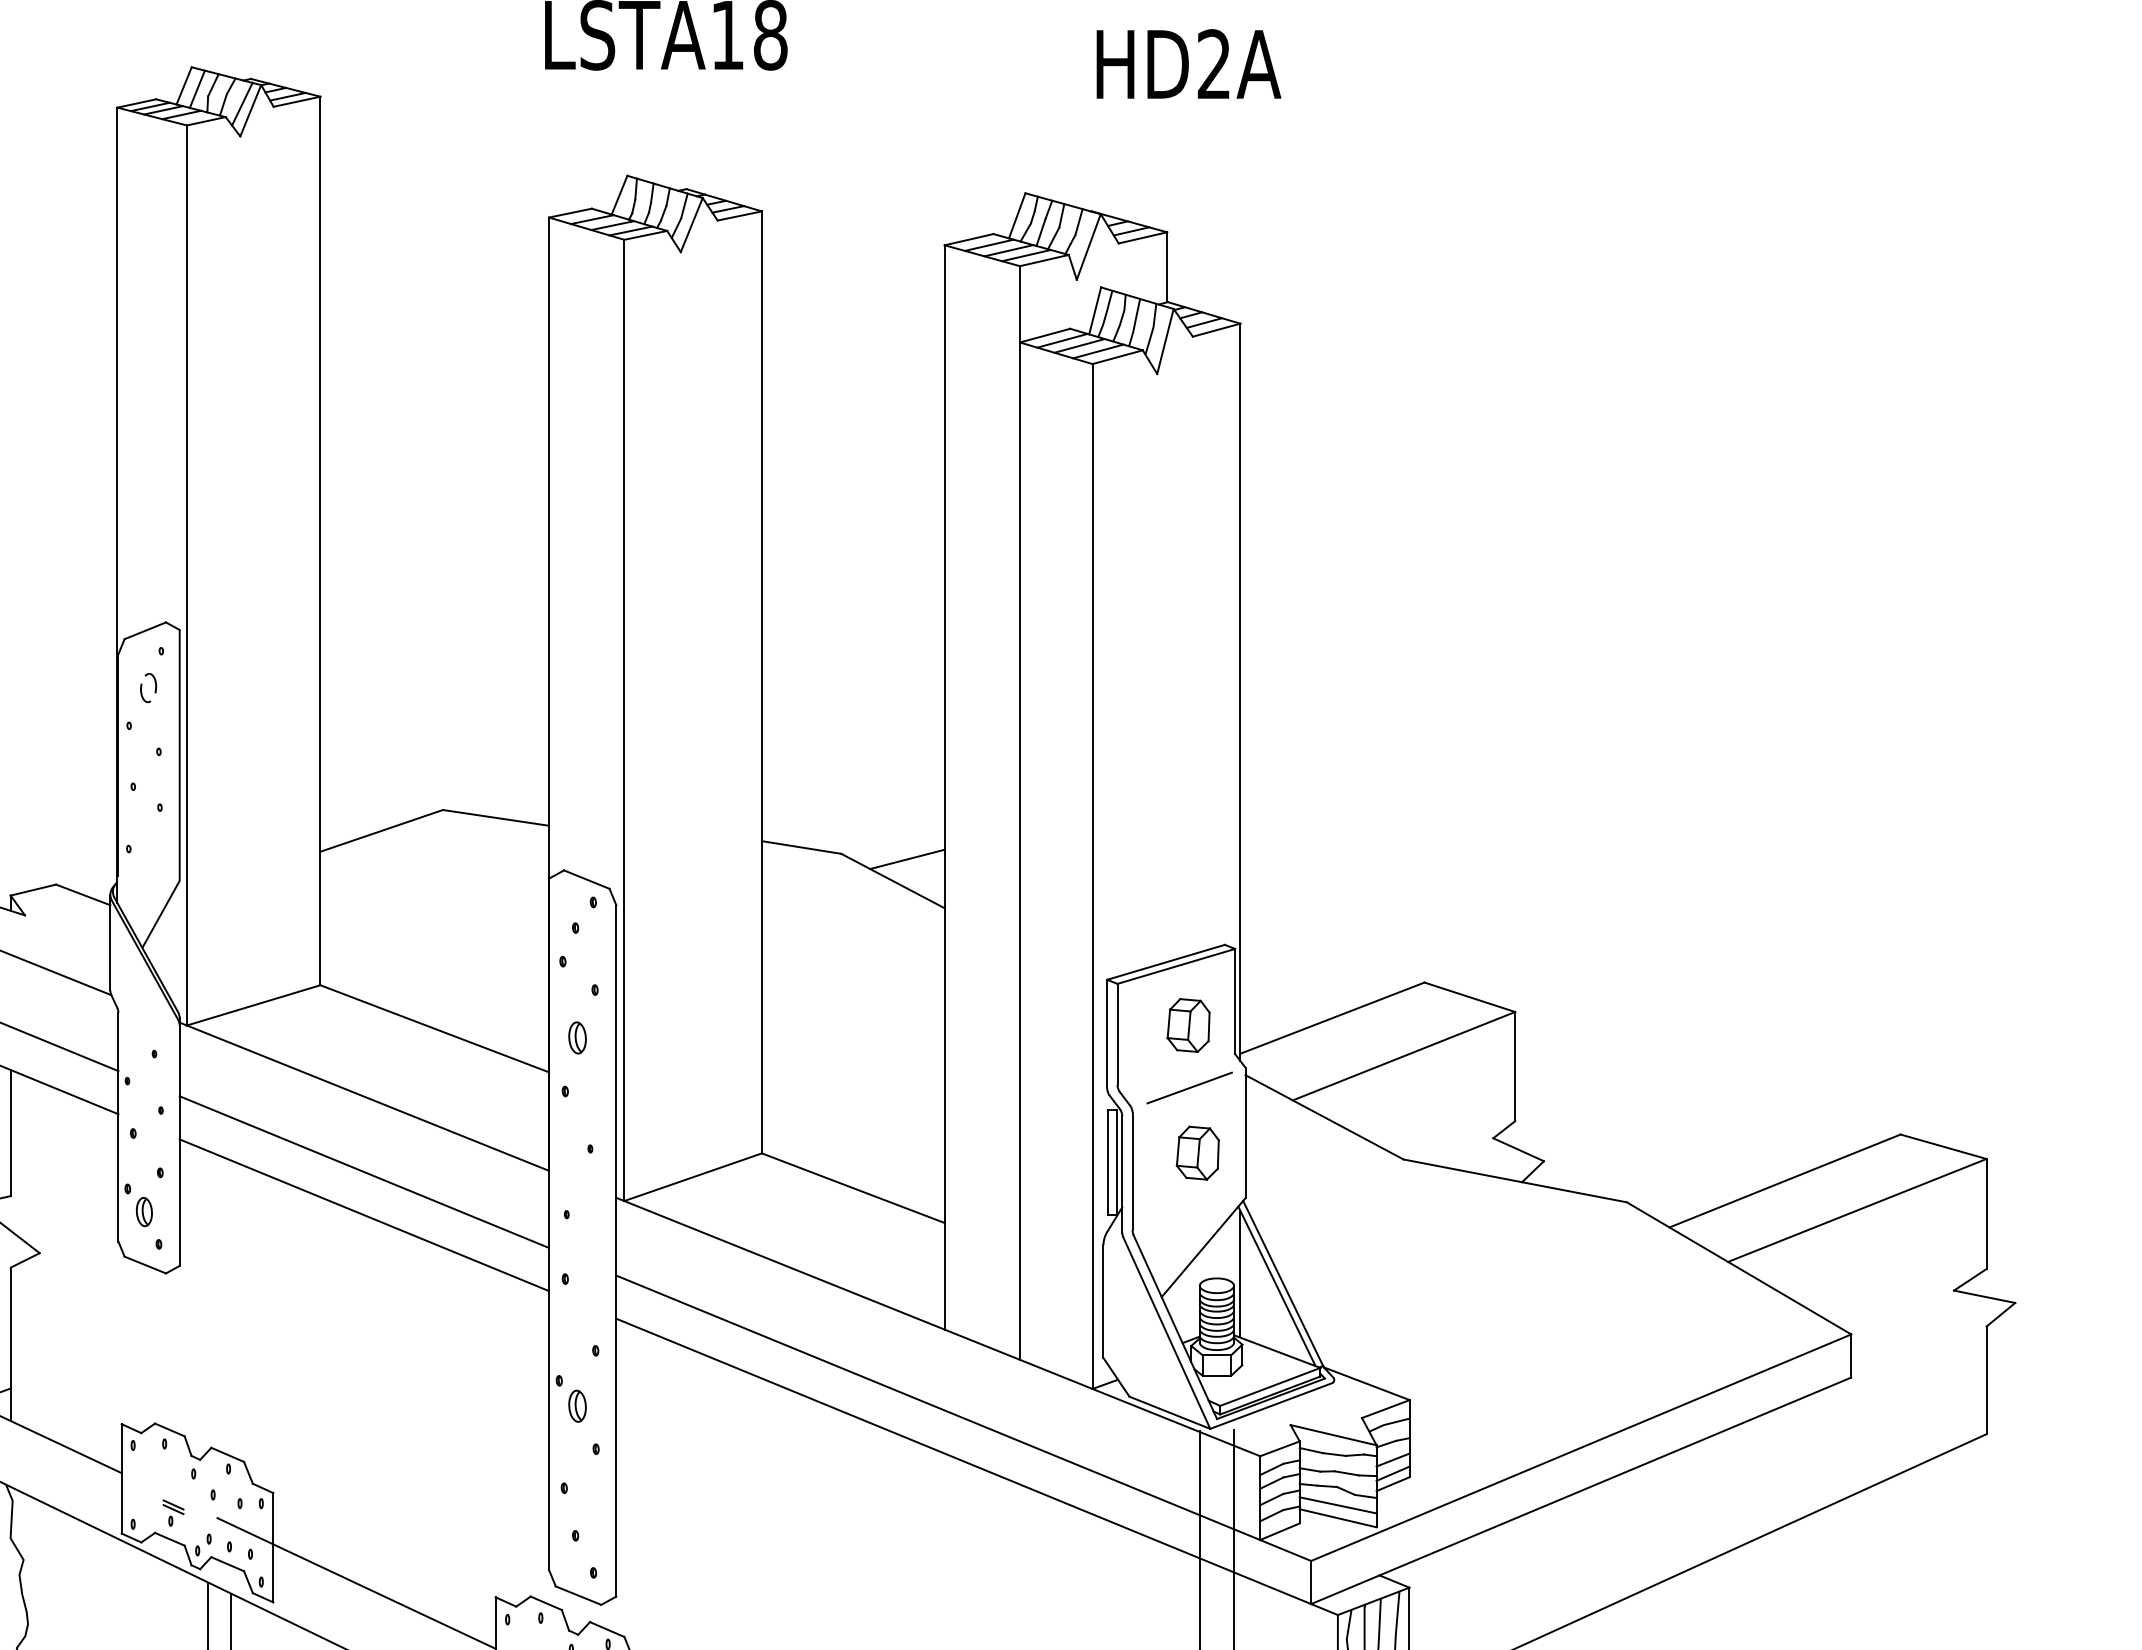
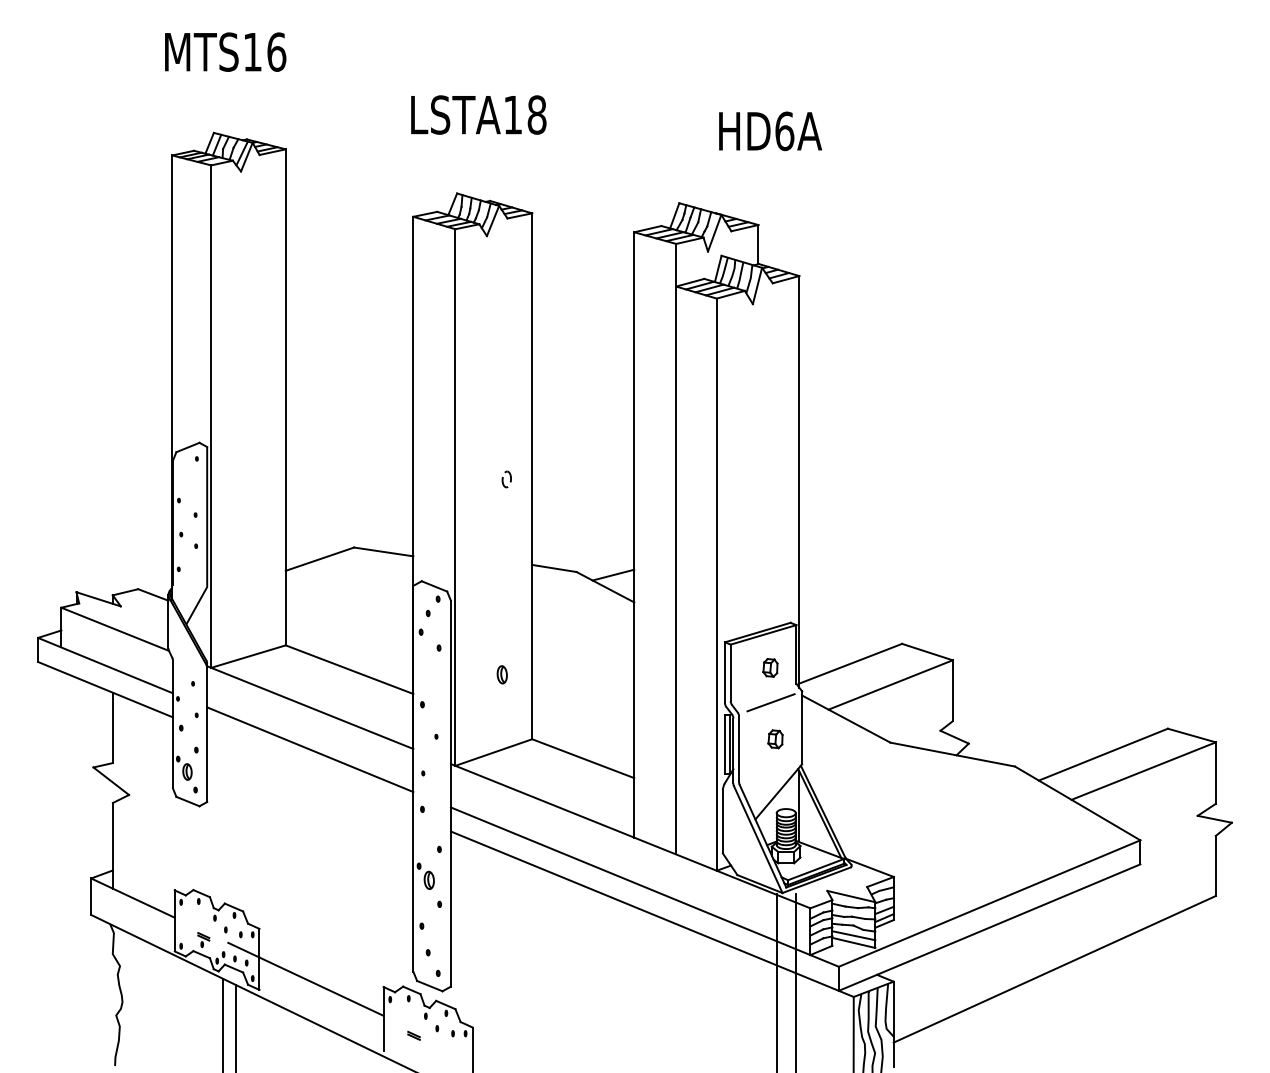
text: (1213, 64) -> (784, 131), HD2A -> HD6A
part: (148, 688) -> (506, 479), moved
part: (1188, 1024) -> (770, 667), size x0.6
part: (576, 1037) -> (501, 674), moved
part: (1197, 1153) -> (775, 739), size x0.6
line: (364, 1214) -> (310, 773), removed

